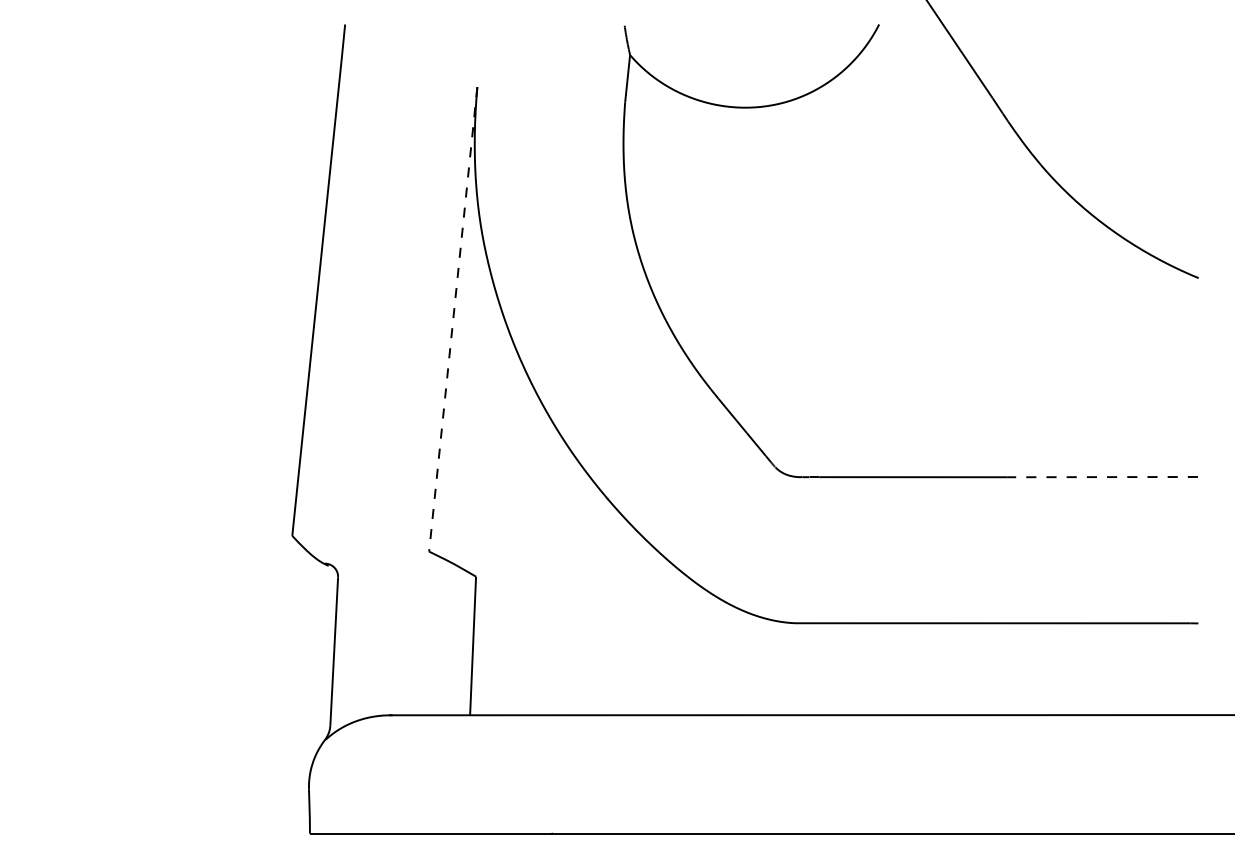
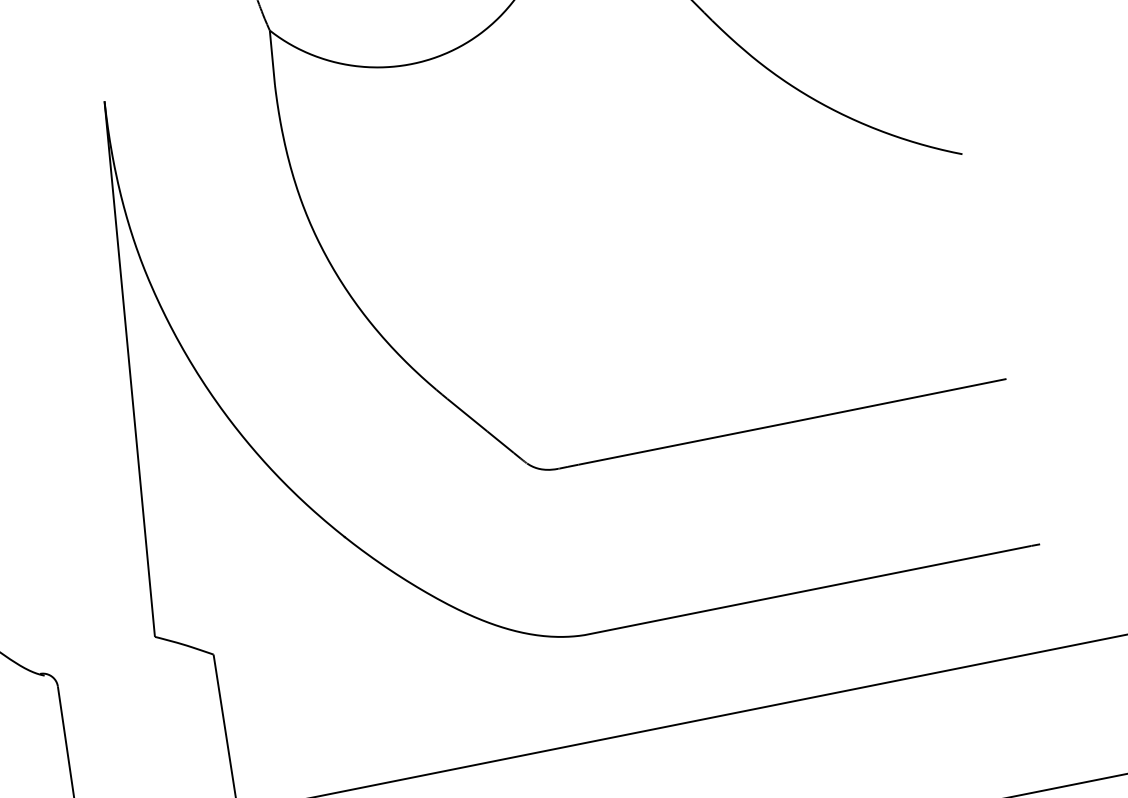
line: (453, 319) -> (130, 369), dashed -> solid
line: (1102, 477) -> (898, 401), dashed -> solid

